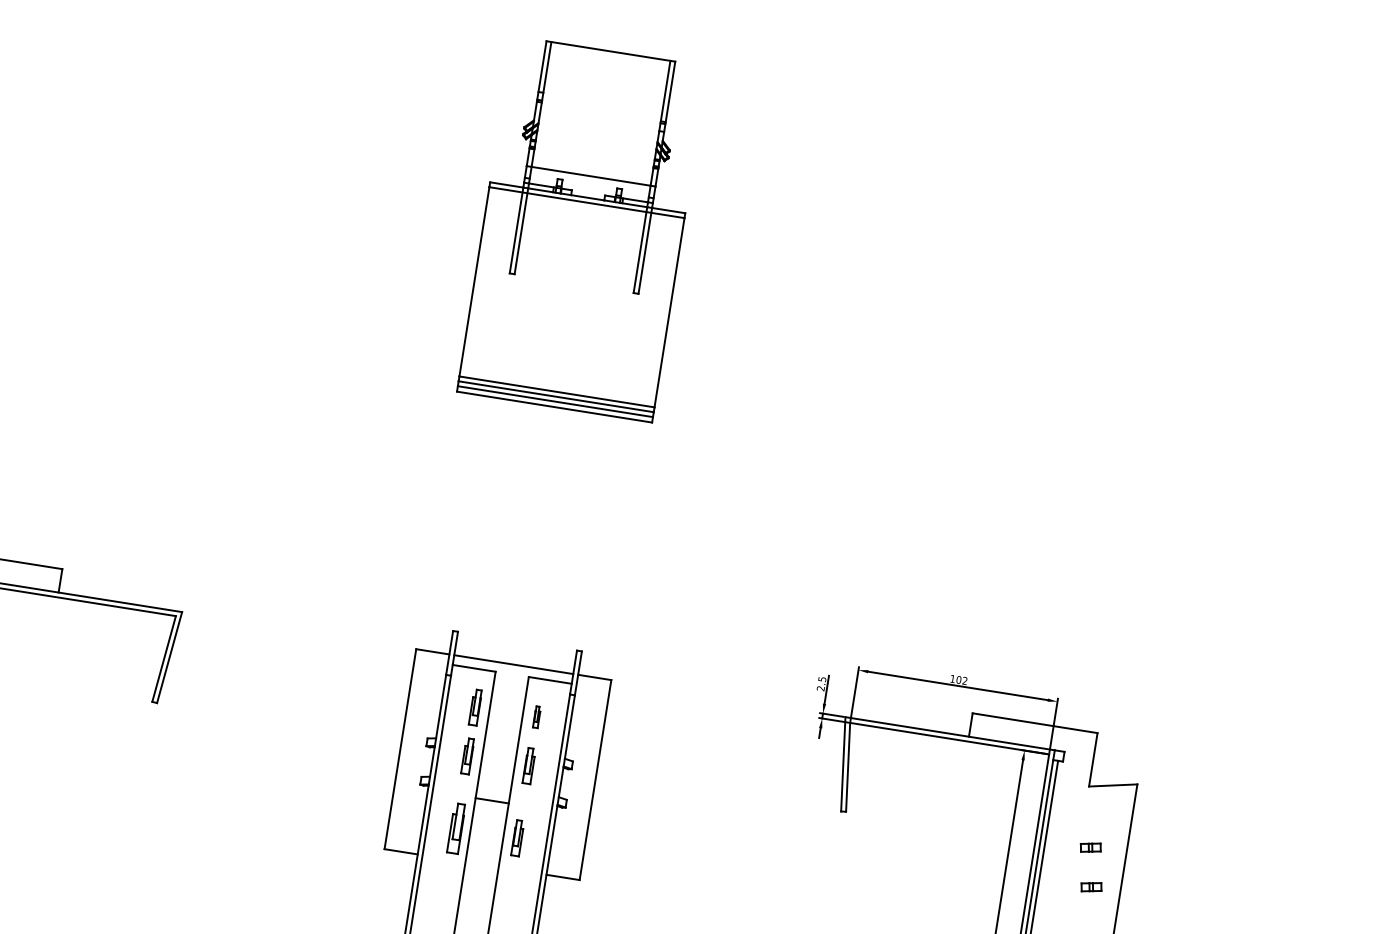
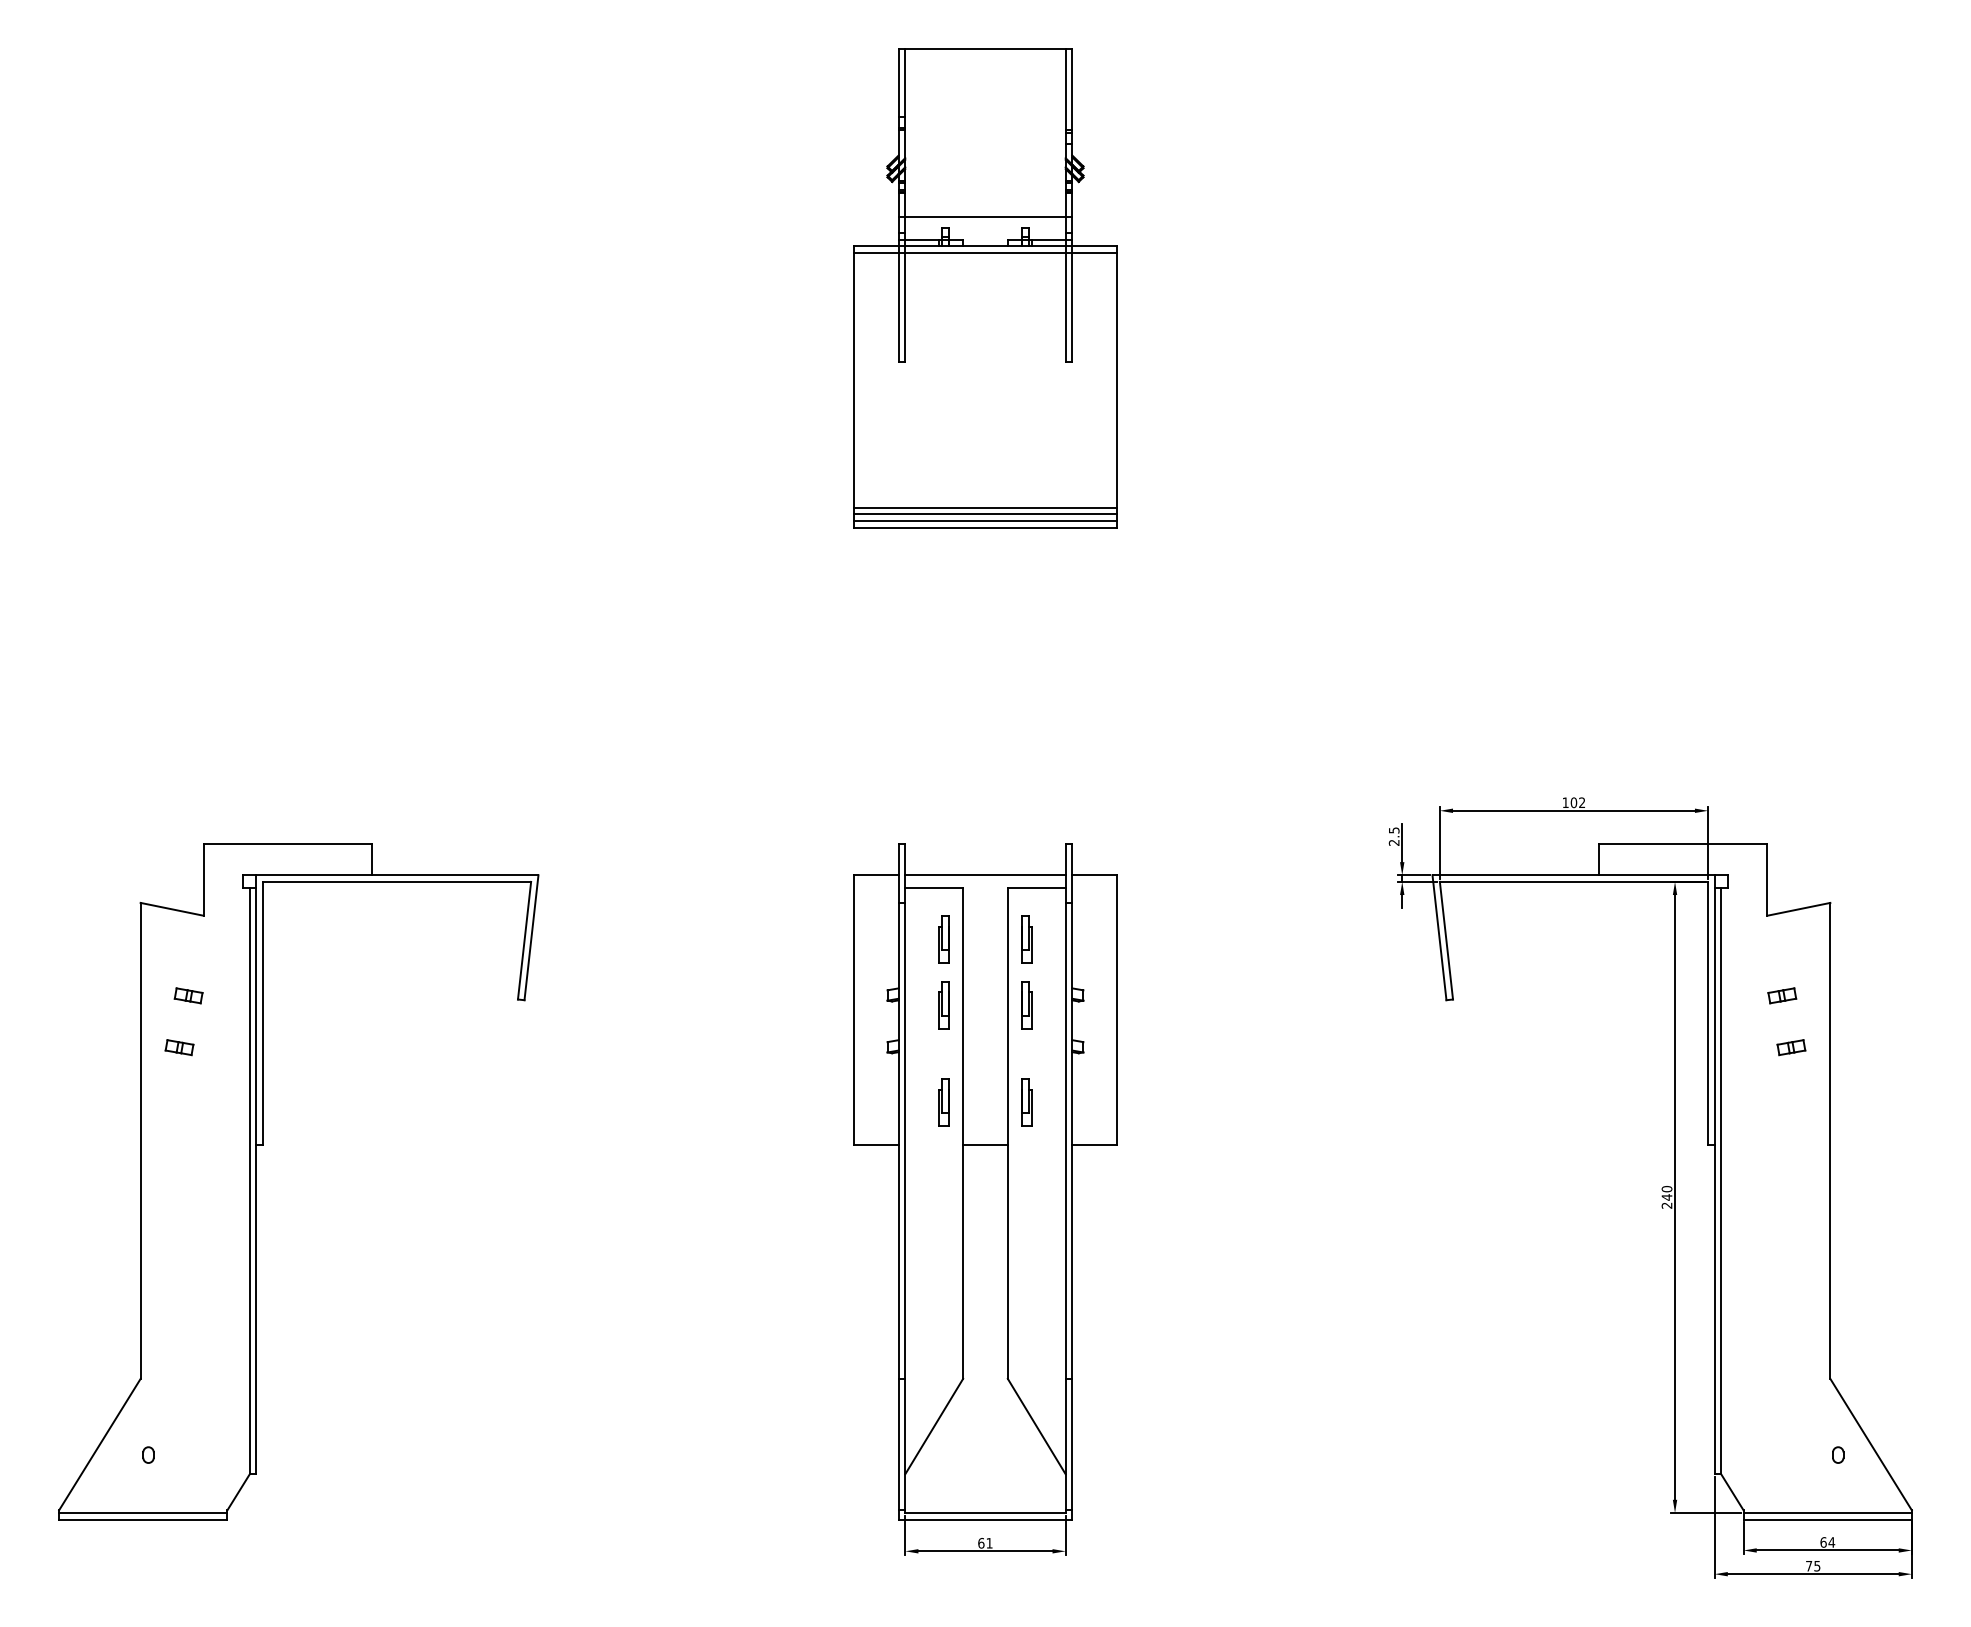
part: (536, 717) -> (1026, 939), size x1.67
line: (492, 800) -> (985, 1144), moved
part: (455, 828) -> (943, 1102), size x0.71

